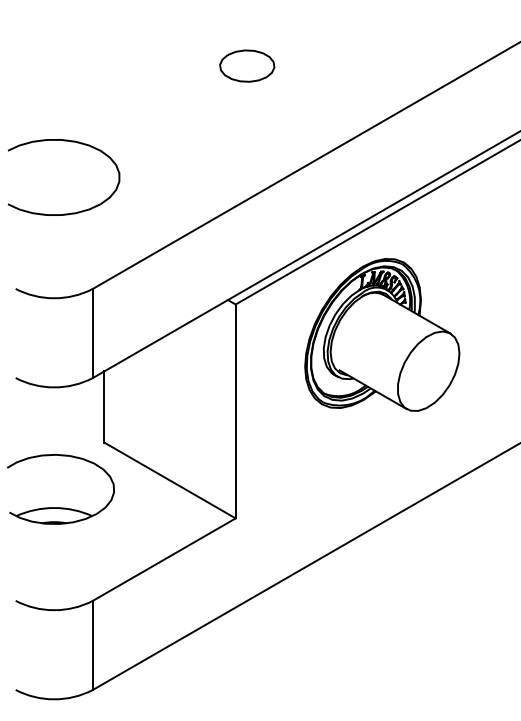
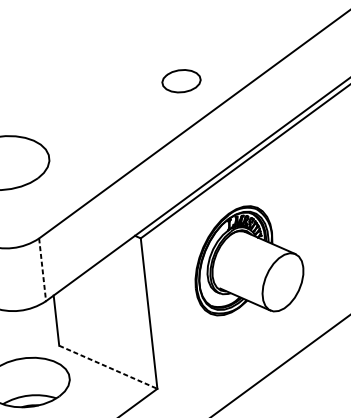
part: (247, 65) -> (181, 80), moved
line: (92, 333) -> (42, 269), solid -> dashed
part: (382, 334) -> (247, 260), moved
line: (170, 480) -> (108, 367), solid -> dashed

